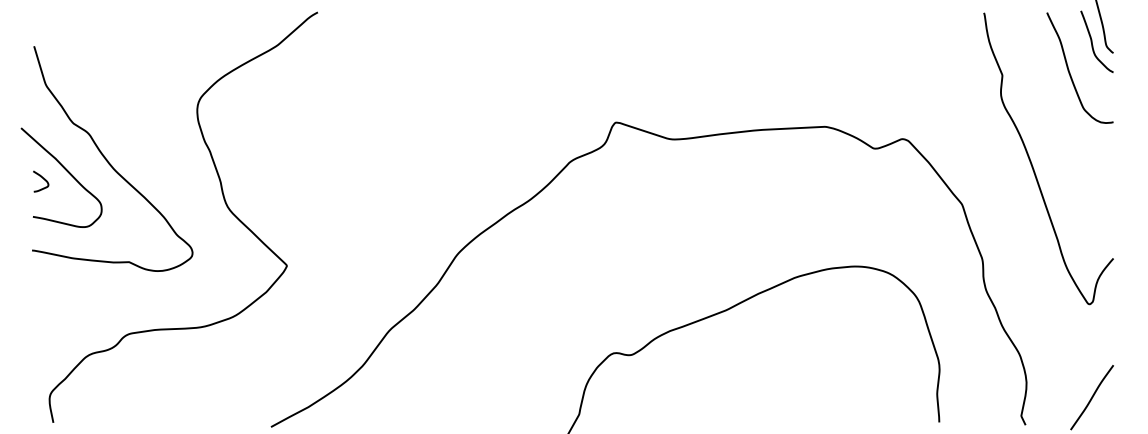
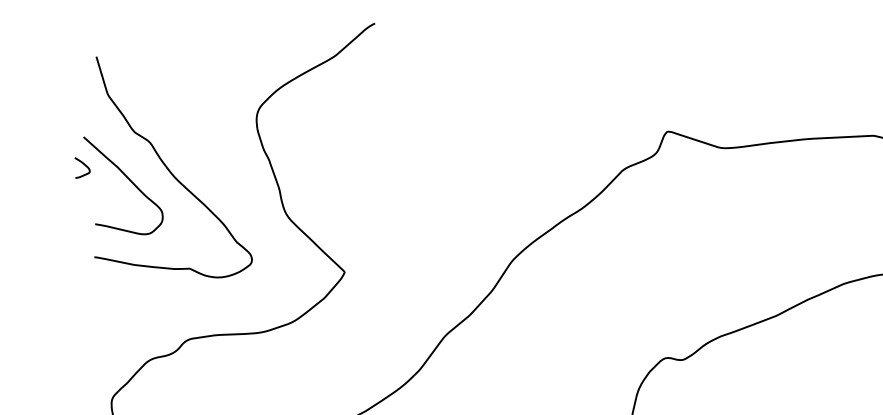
curve: (43, 179) -> (84, 165), moved

